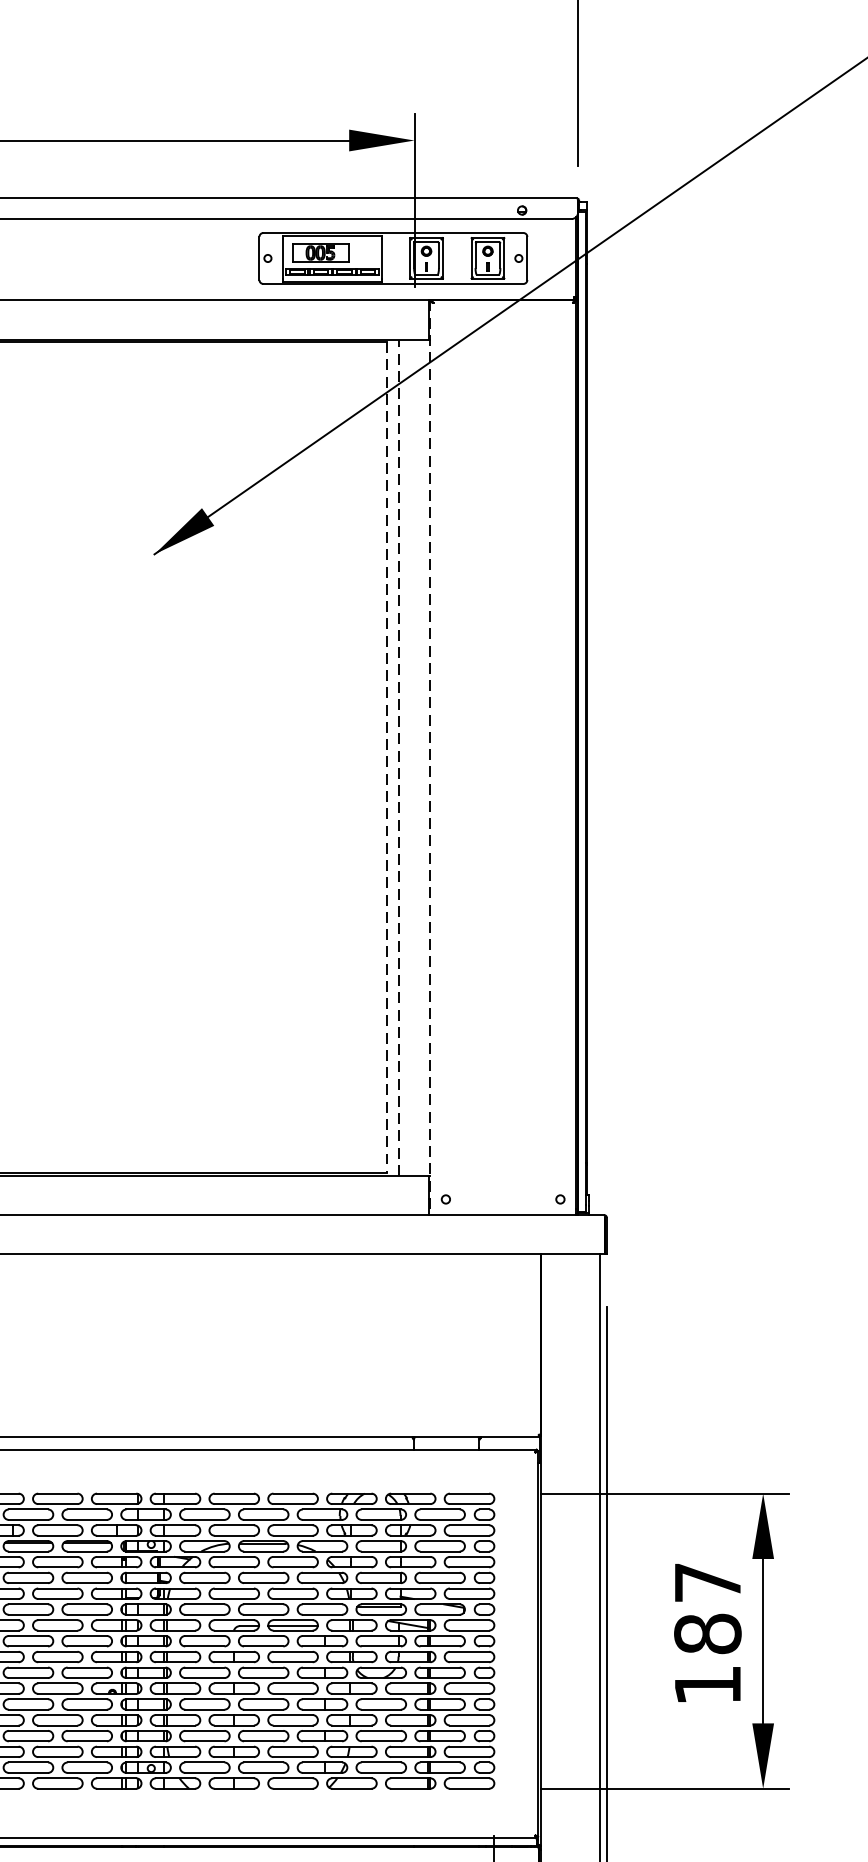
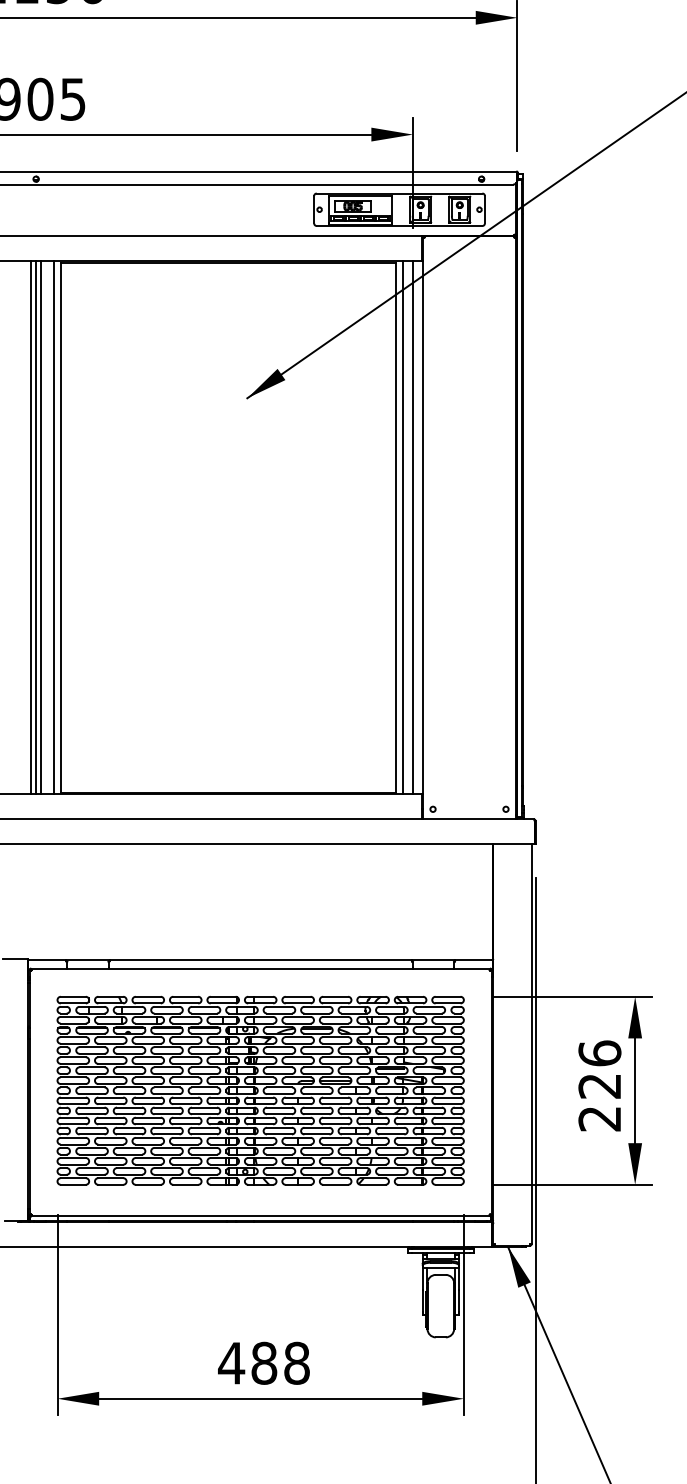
line: (387, 757) -> (395, 527), dashed -> solid
line: (398, 757) -> (402, 527), dashed -> solid
line: (415, 757) -> (413, 527), added
line: (429, 758) -> (422, 528), dashed -> solid
text: (707, 1632) -> (599, 1085), 187 -> 226

